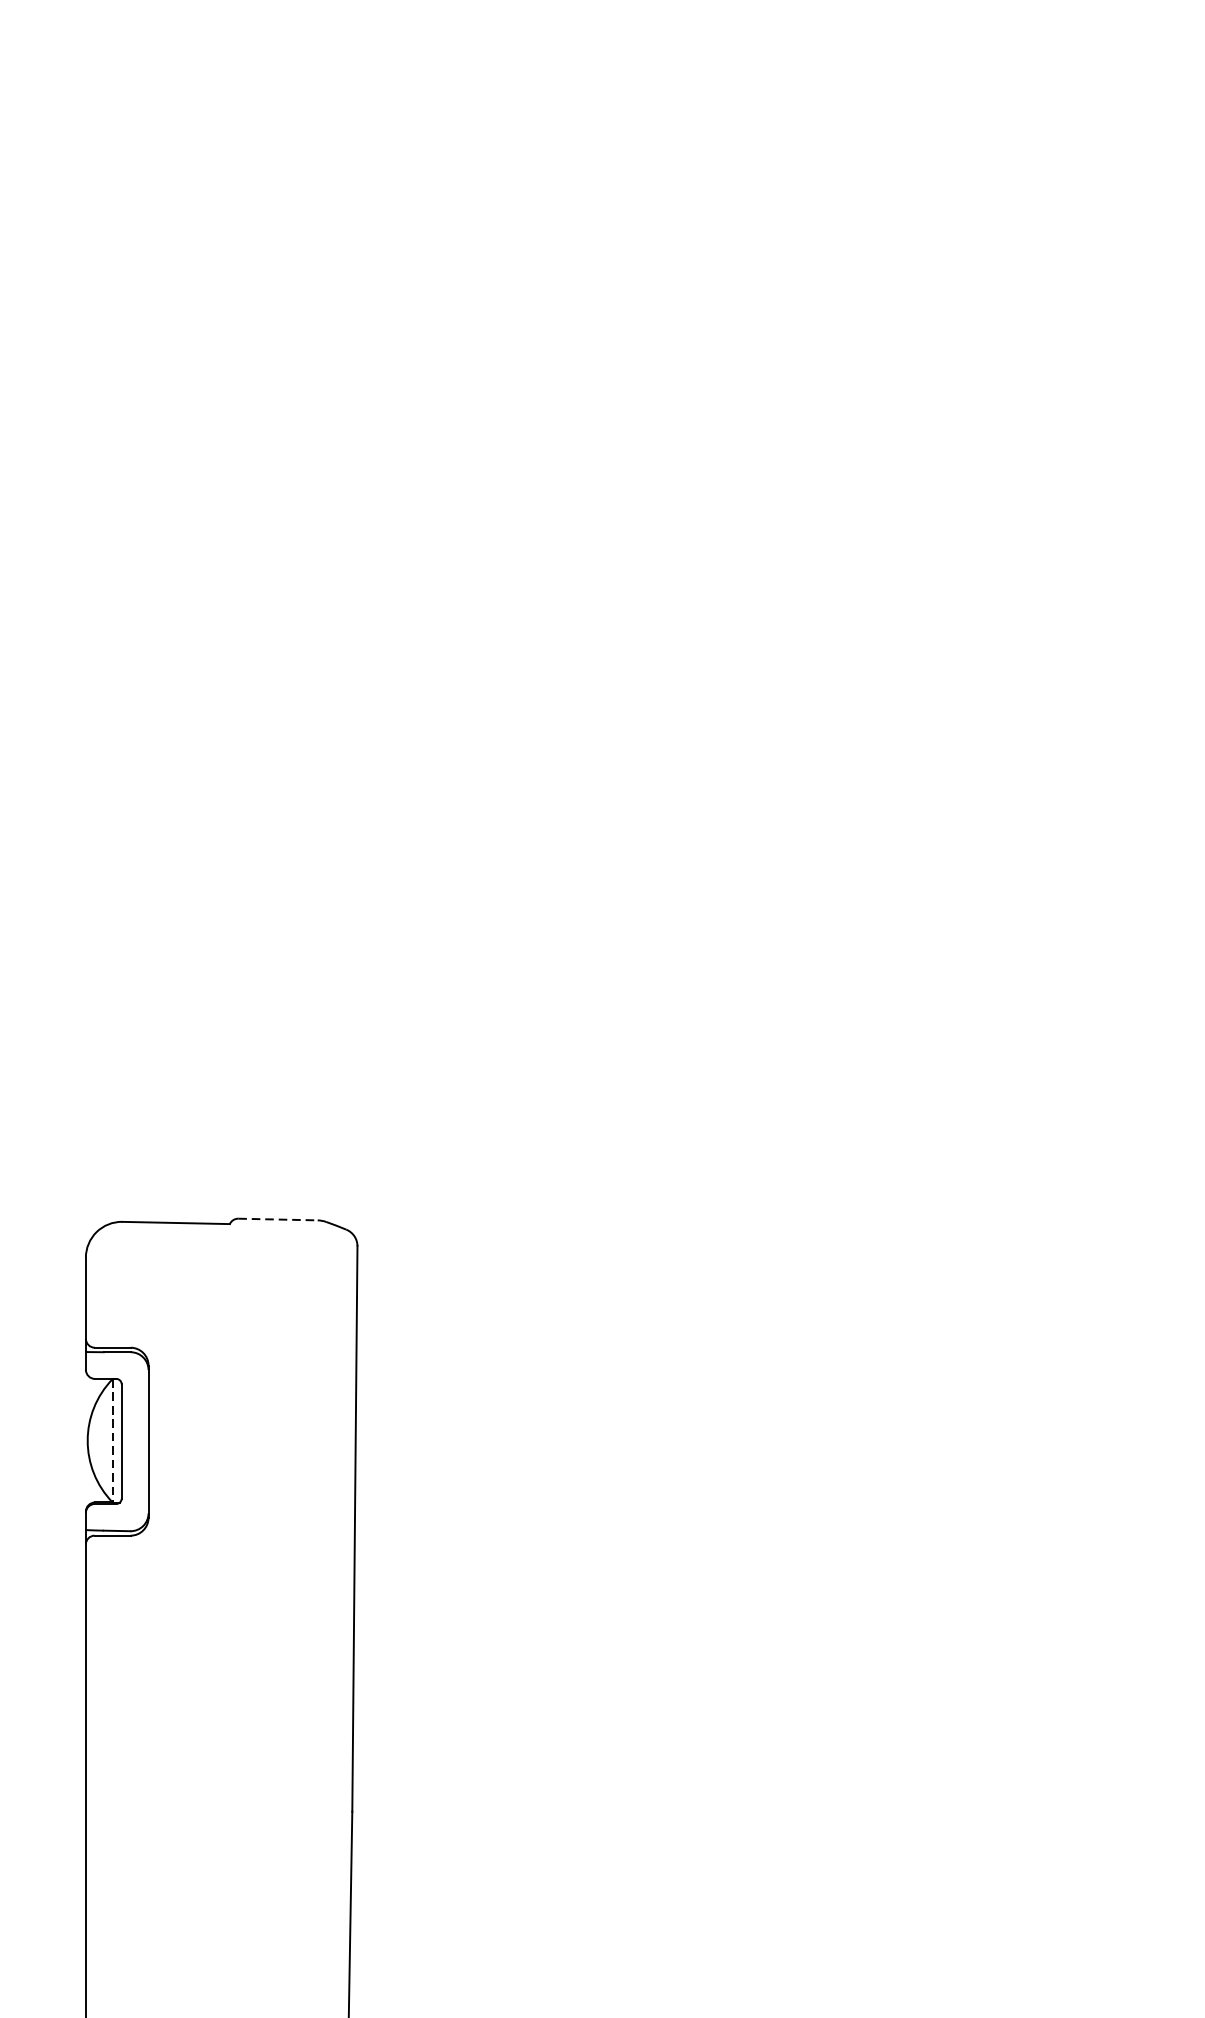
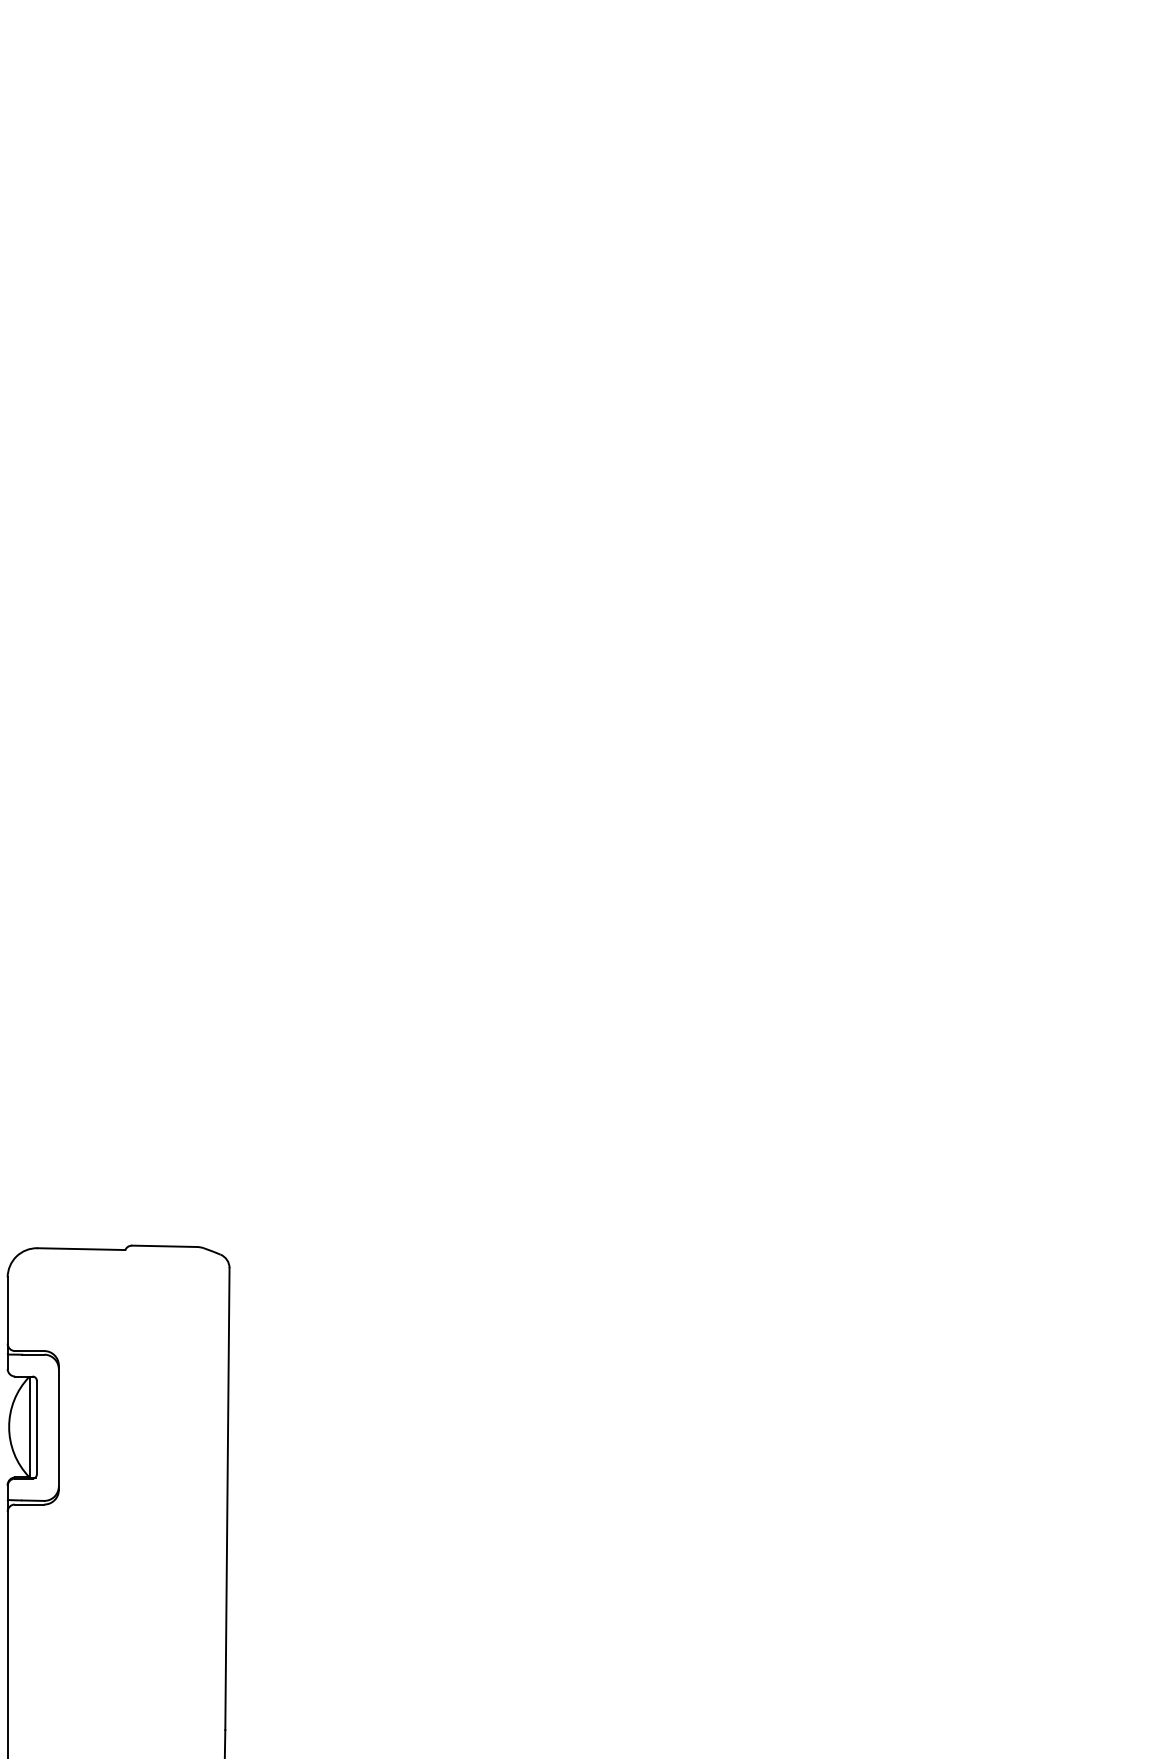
line: (279, 1219) -> (165, 1246), dashed -> solid
line: (112, 1441) -> (29, 1427), dashed -> solid

